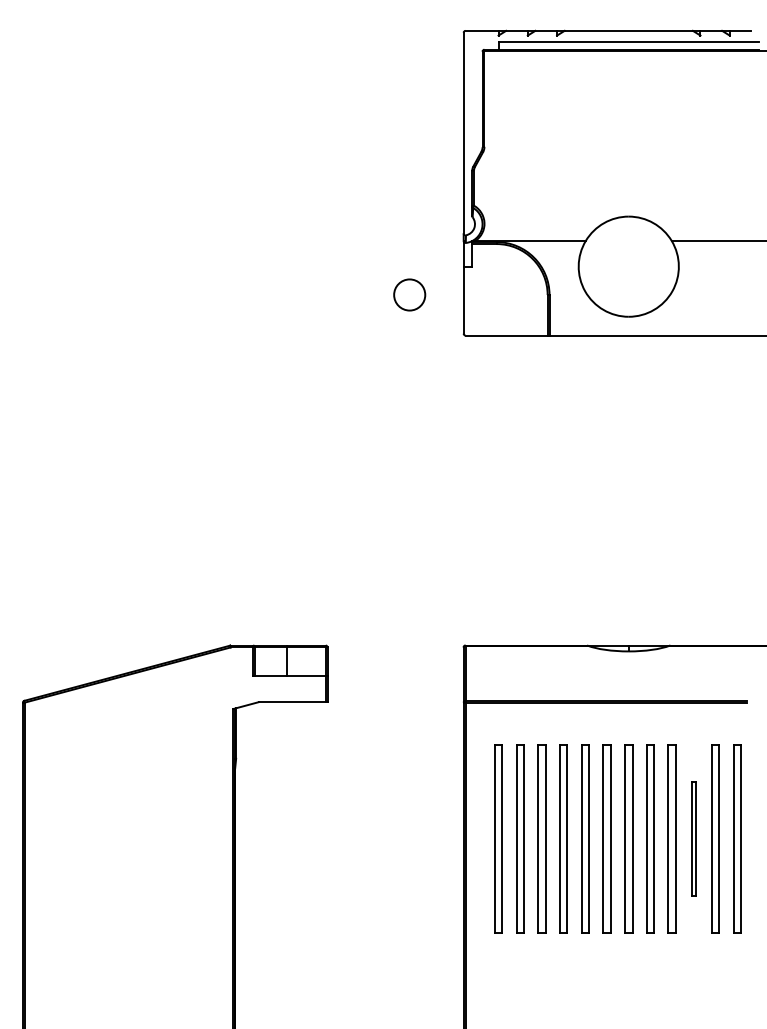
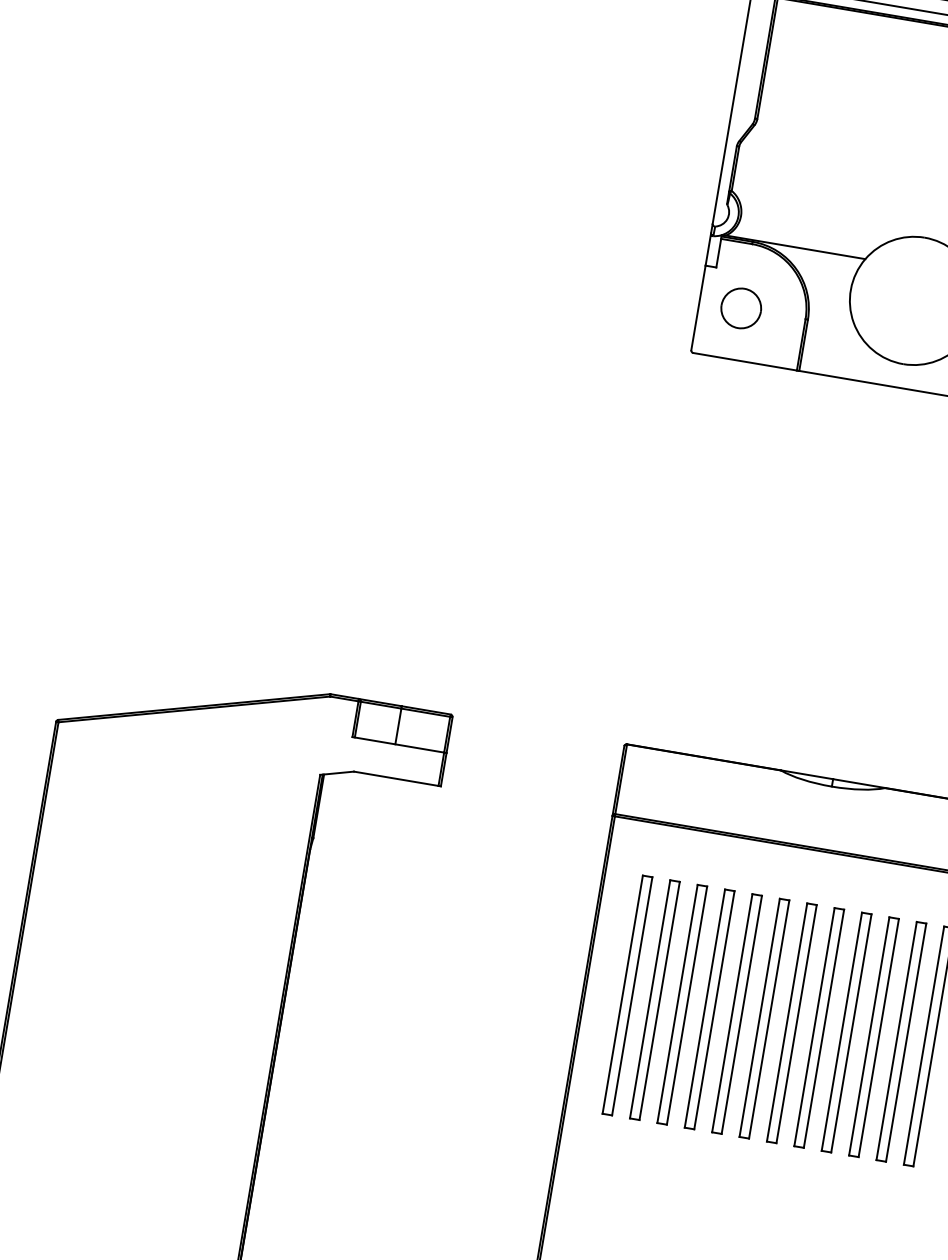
part: (409, 294) -> (741, 307), moved
part: (693, 838) -> (873, 1036), size x1.67

